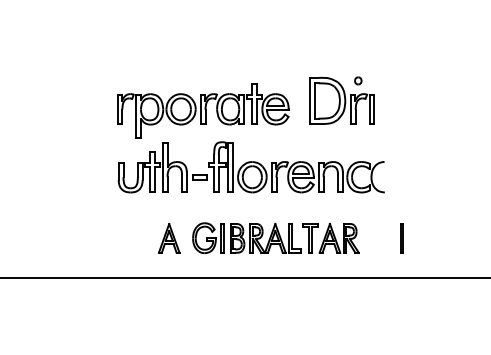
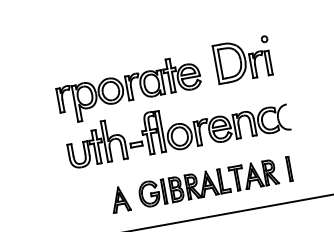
part: (358, 80) -> (264, 38), moved
line: (401, 238) -> (288, 169), moved

